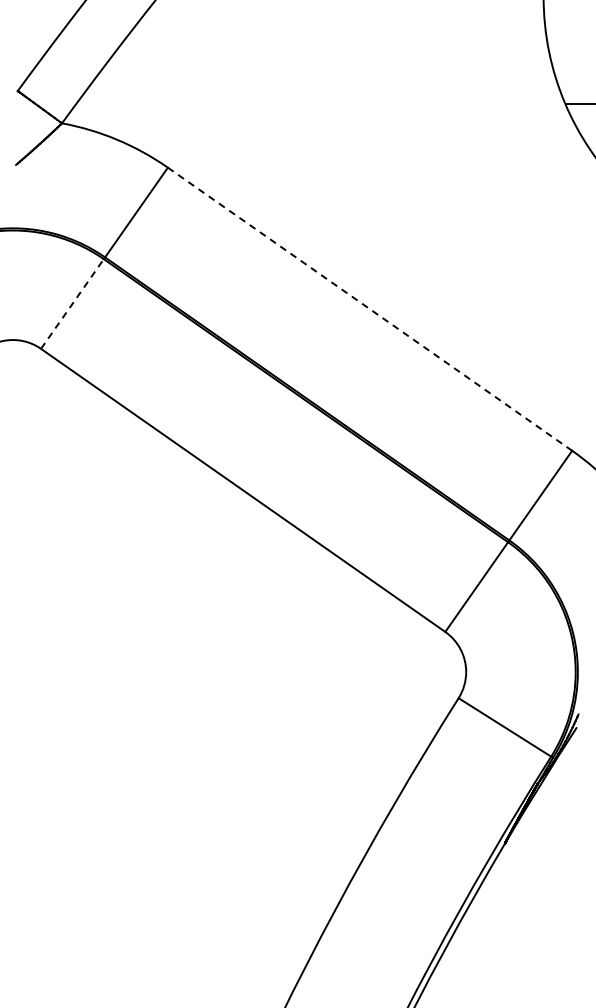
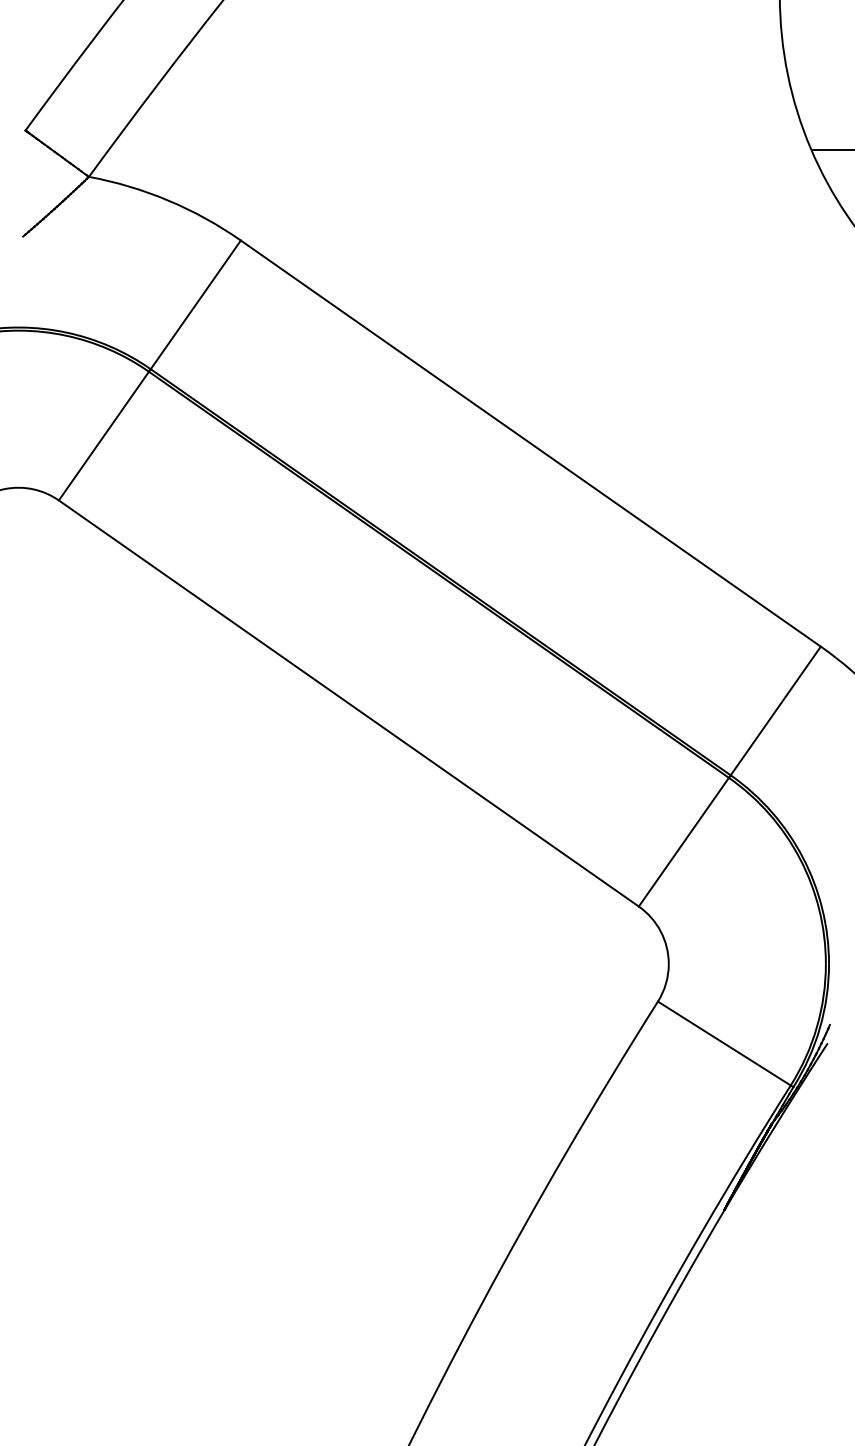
line: (72, 304) -> (103, 436), dashed -> solid
line: (370, 309) -> (531, 443), dashed -> solid

